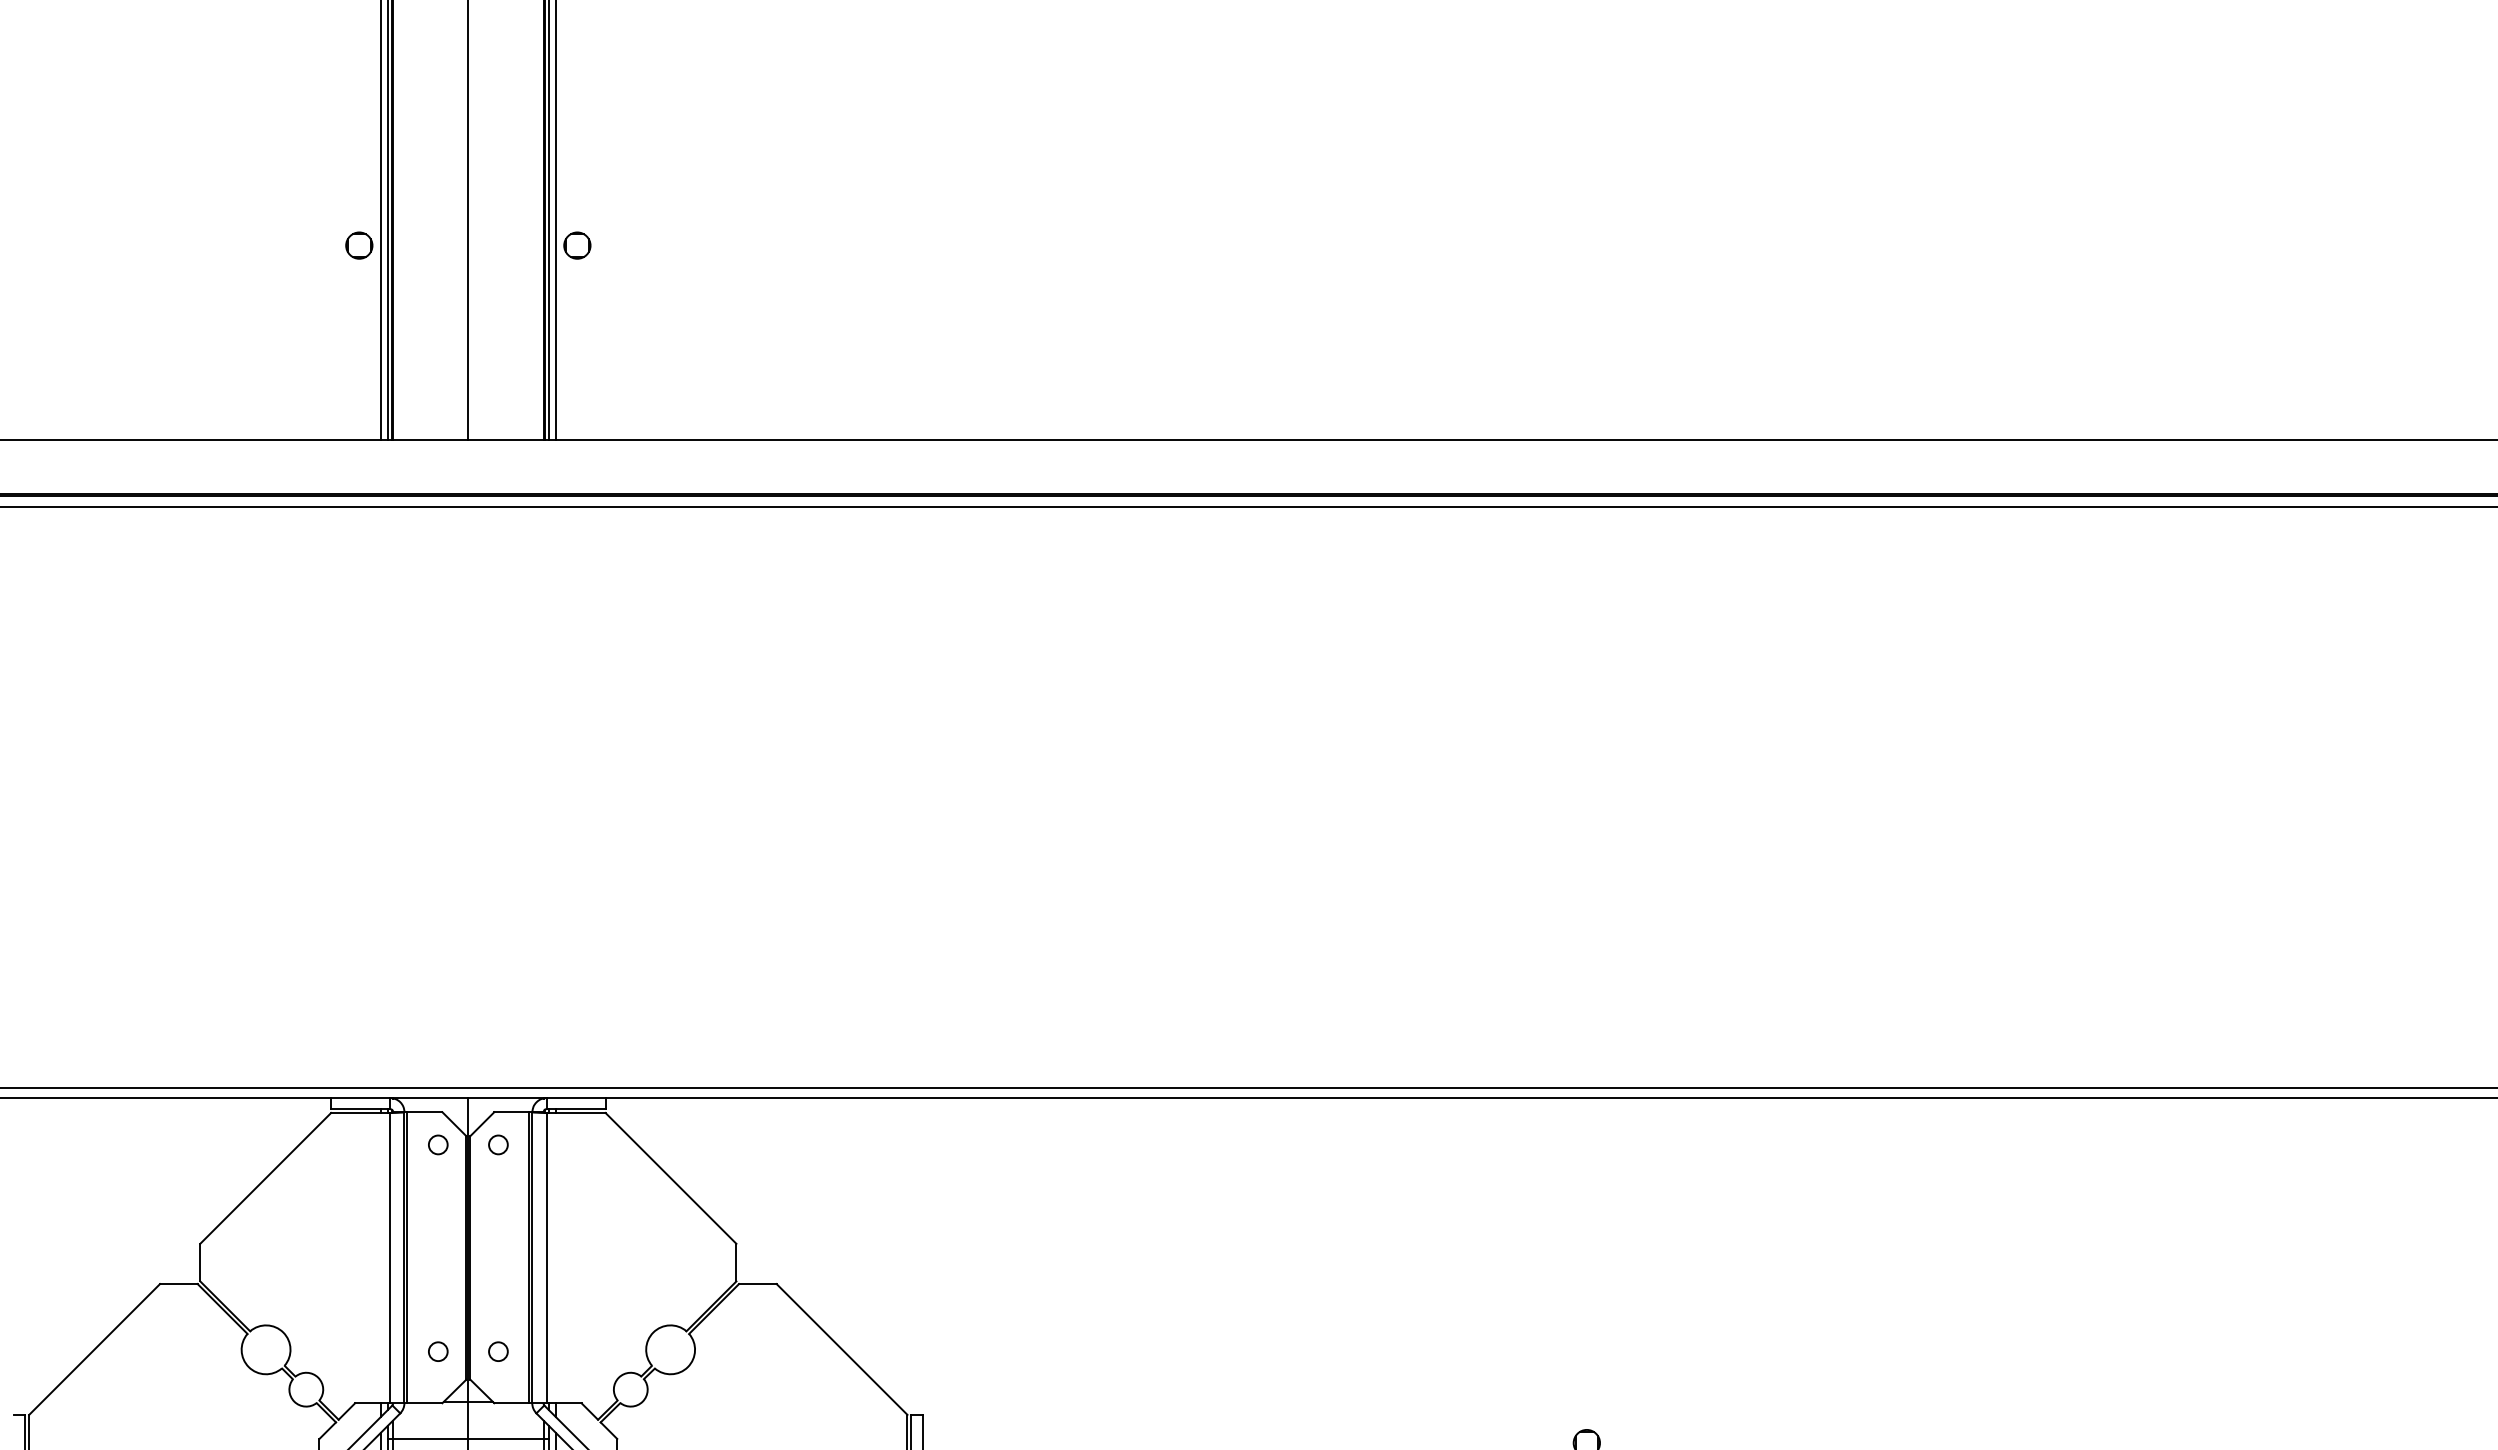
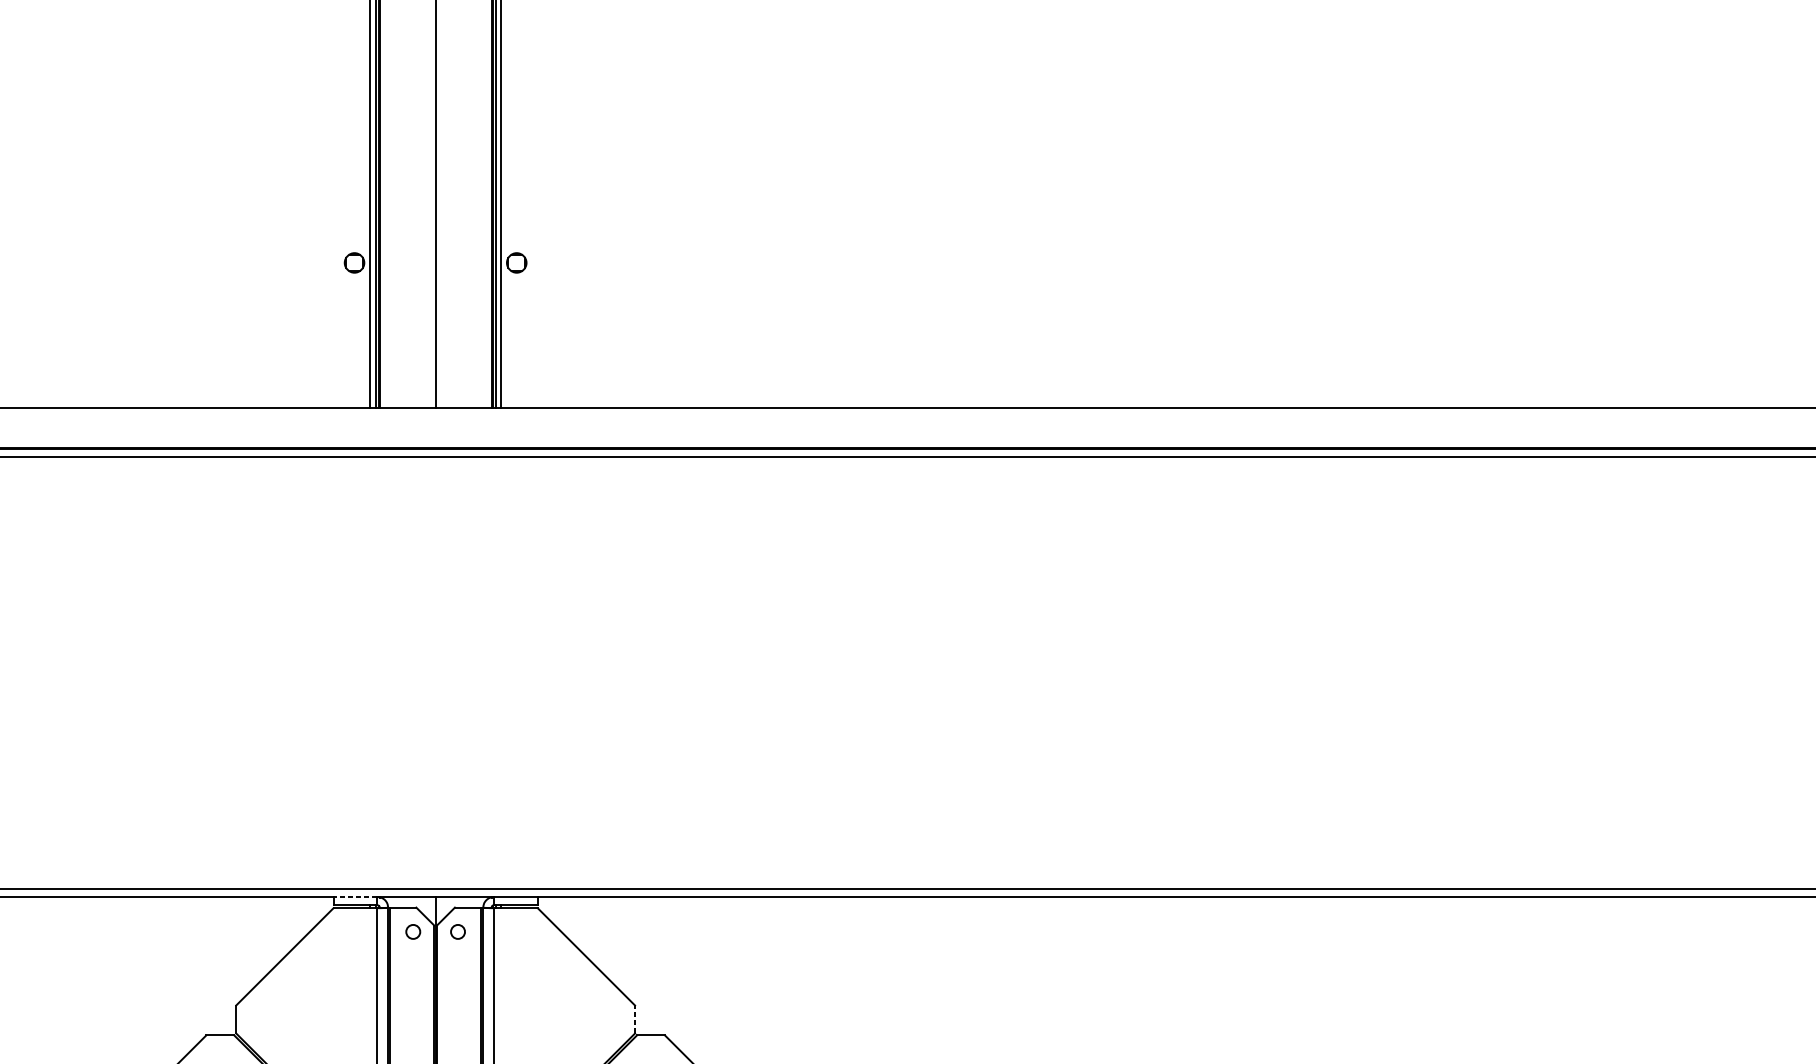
line: (360, 1097) -> (355, 896), solid -> dashed
line: (736, 1262) -> (635, 1019), solid -> dashed

